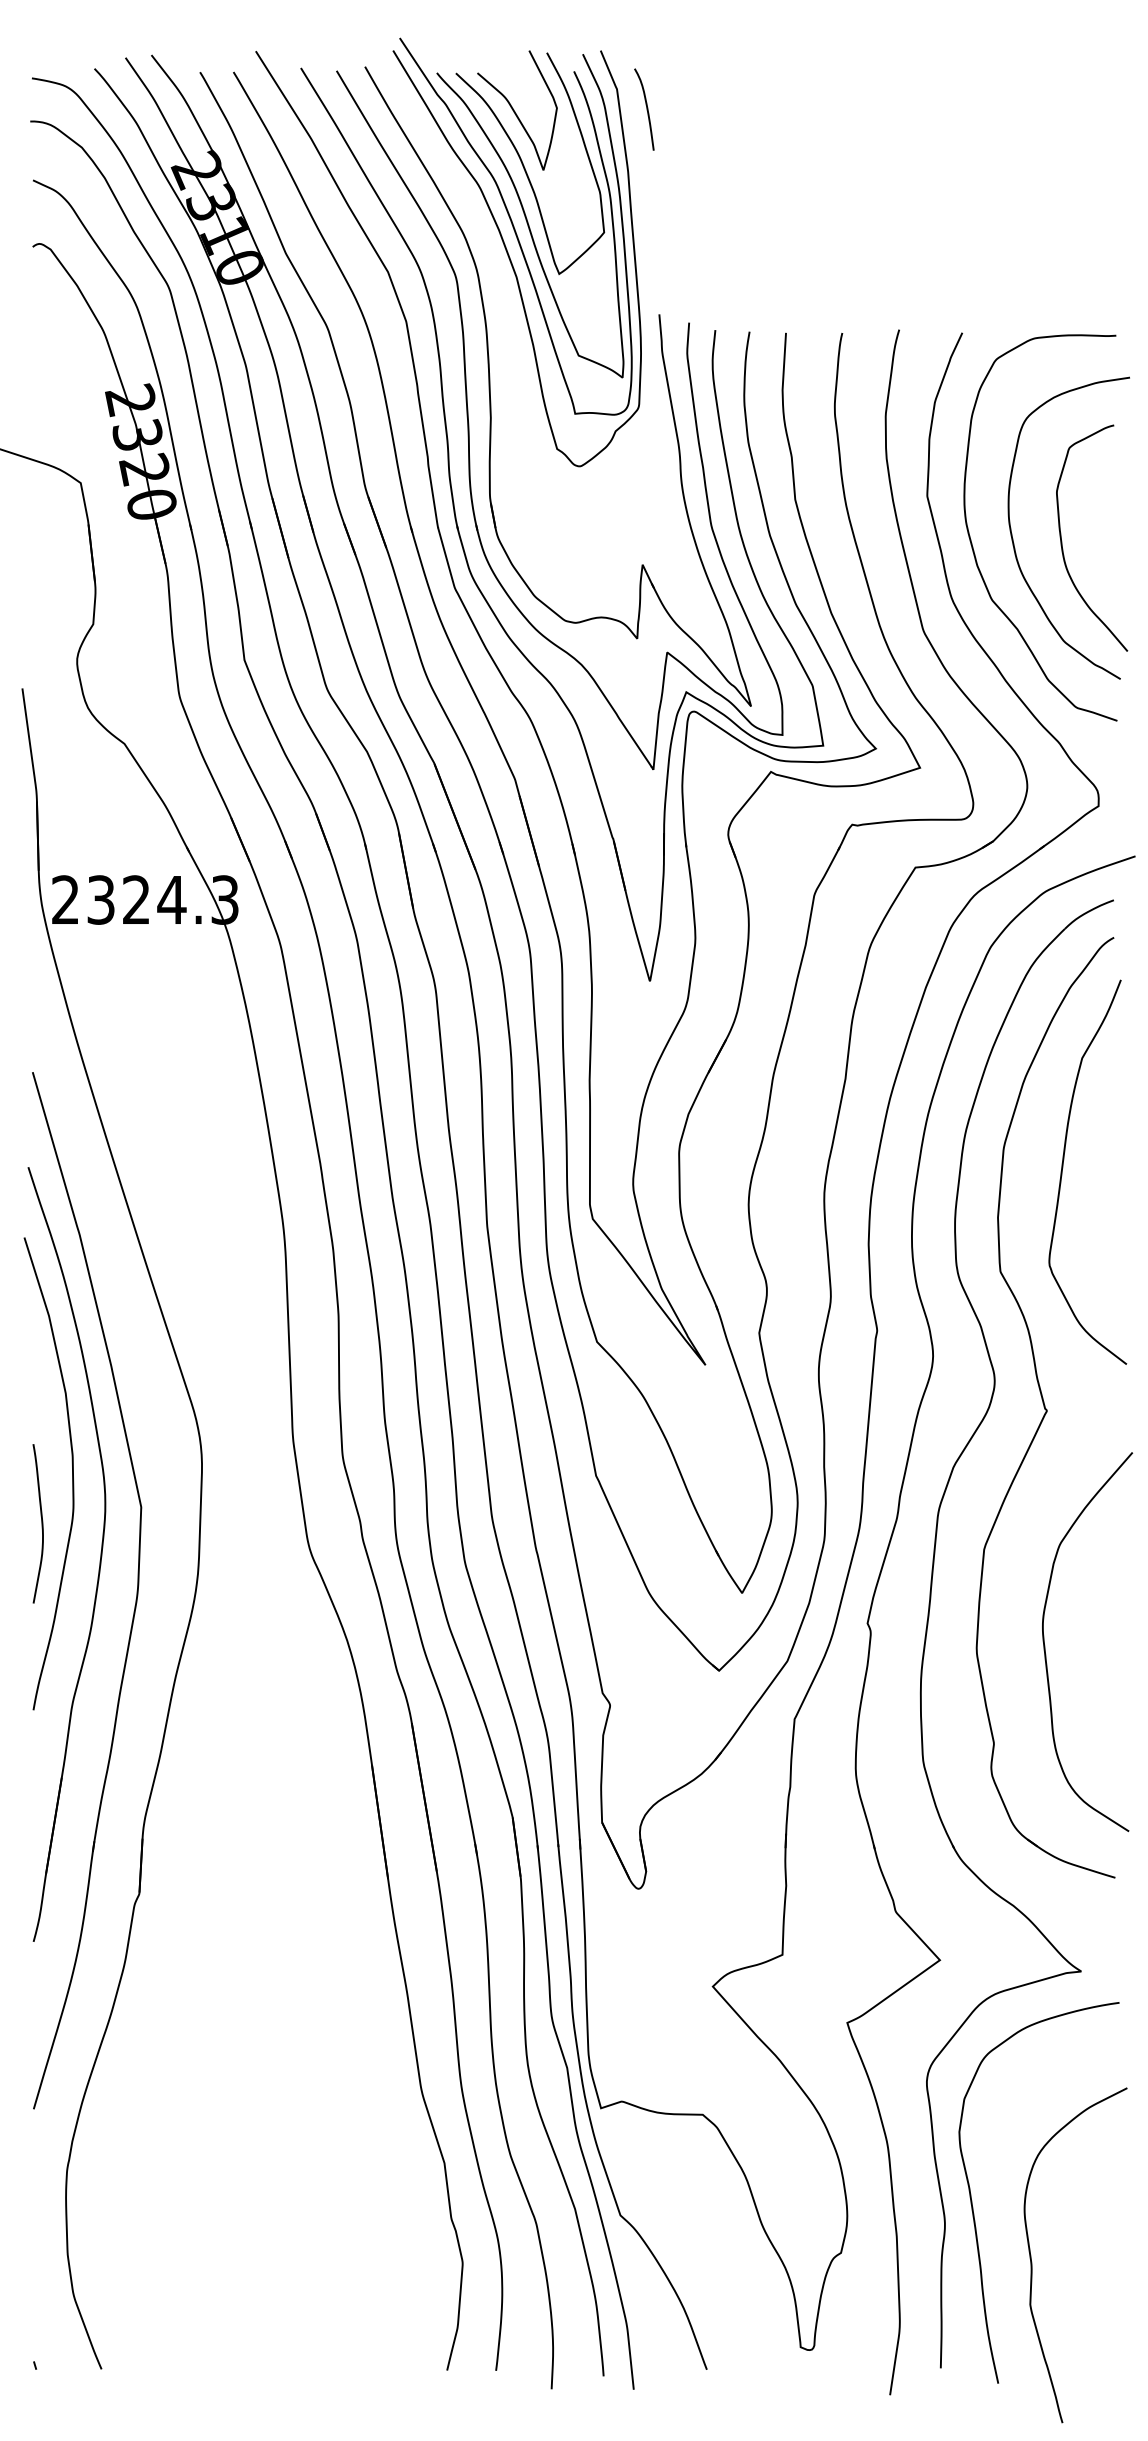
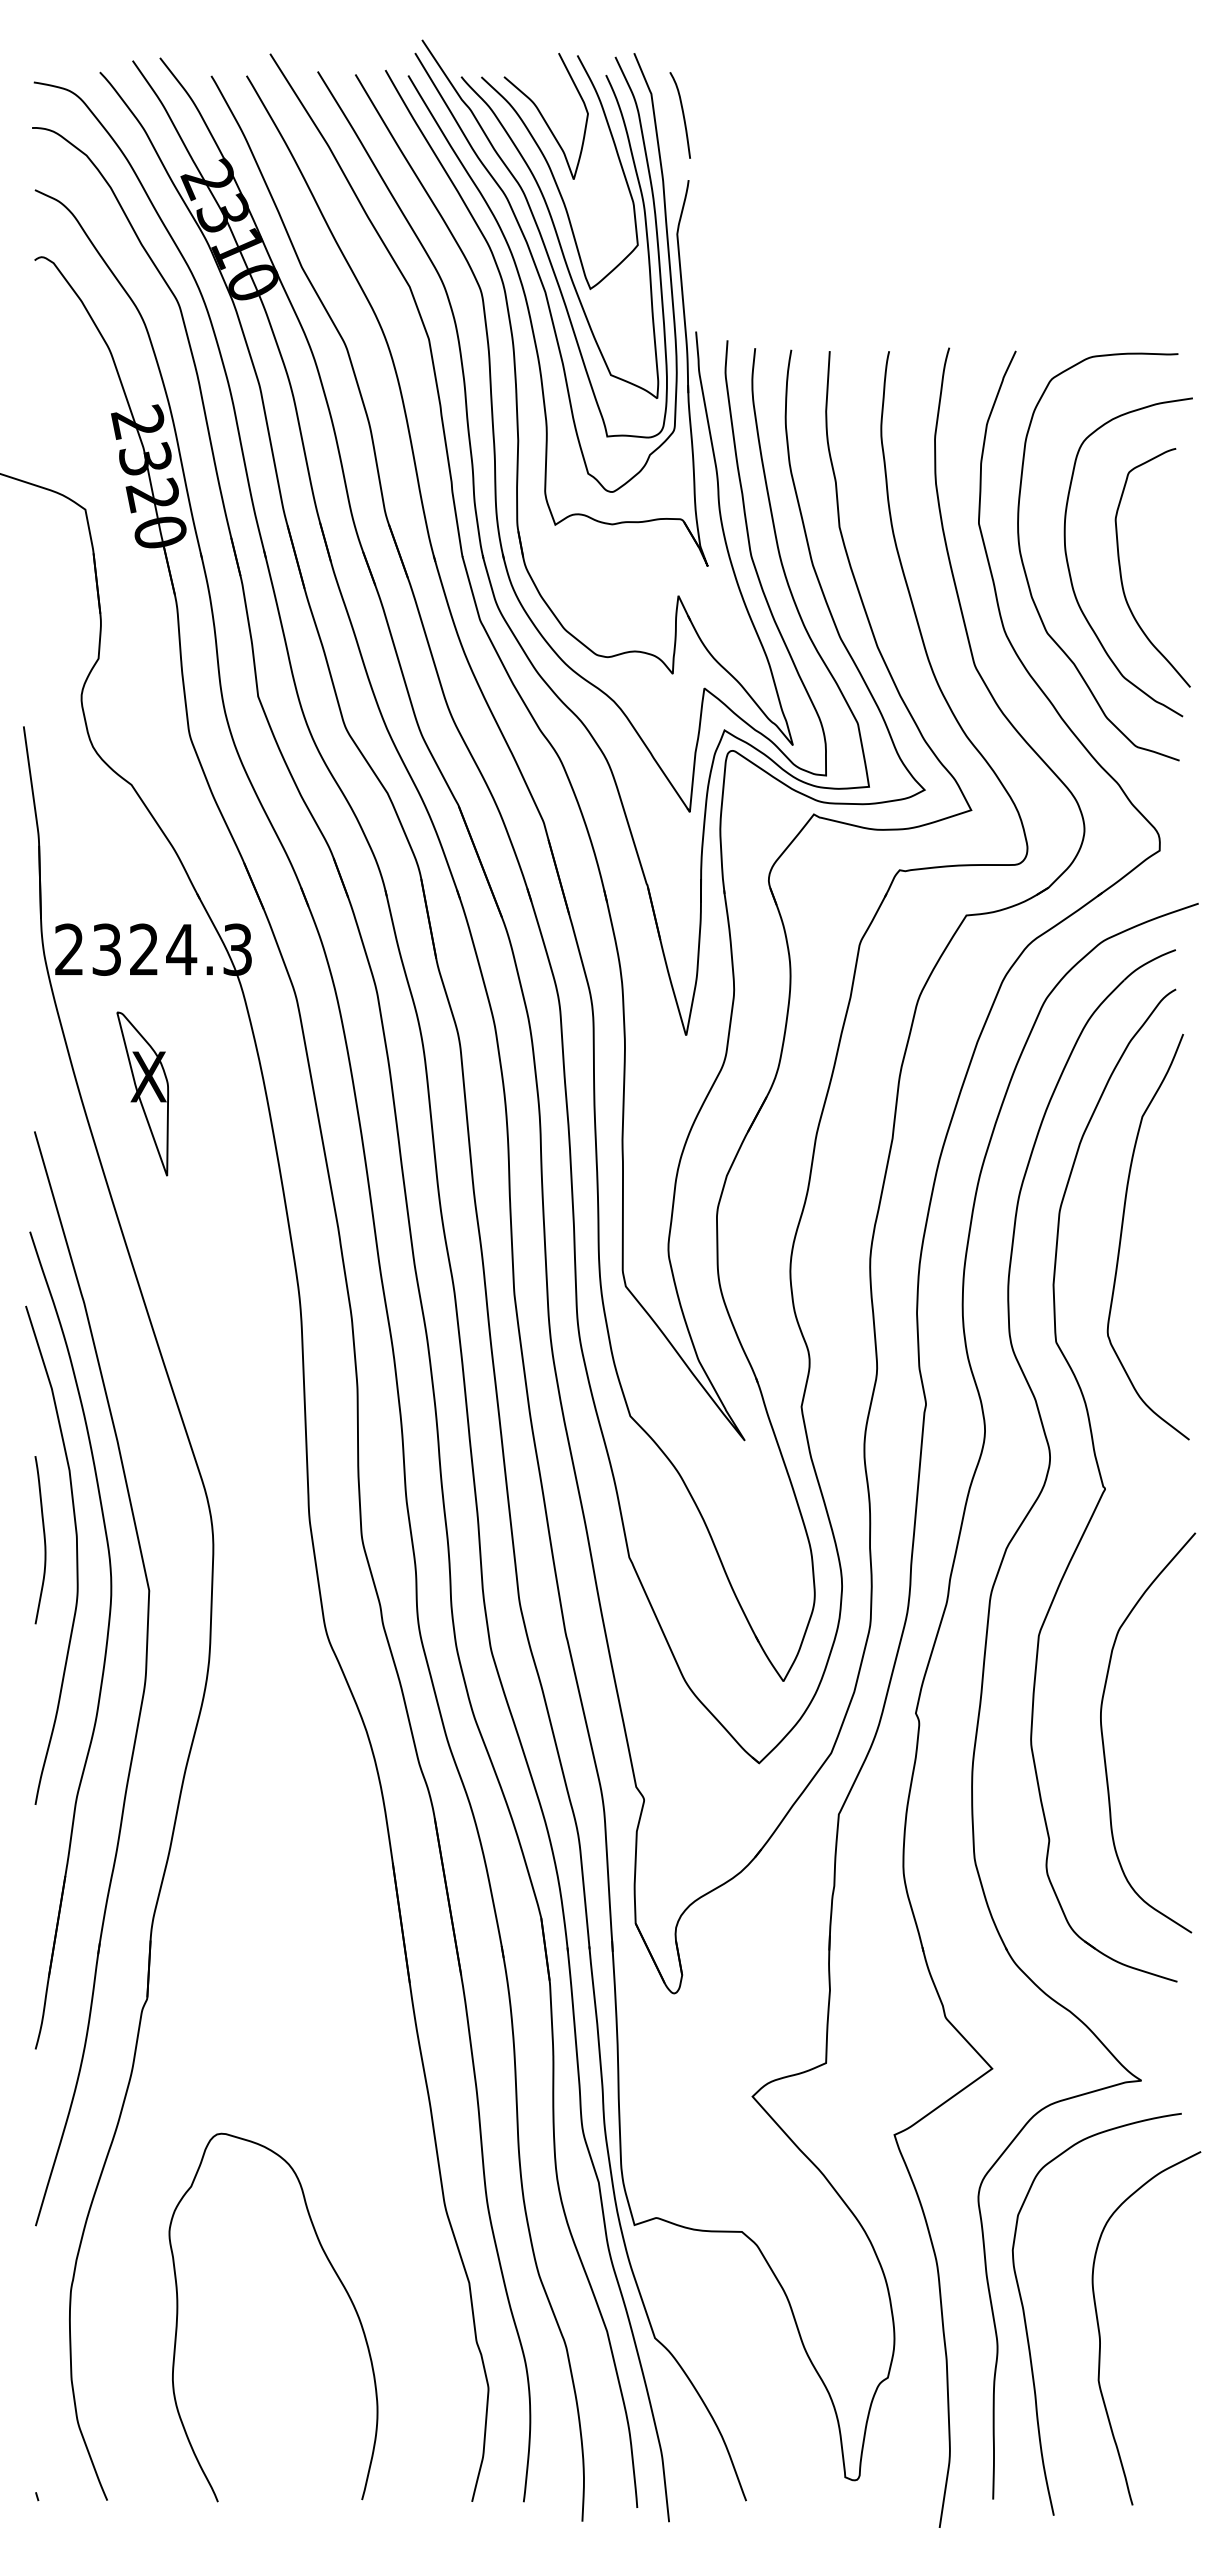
part: (505, 310) -> (533, 327), added
part: (134, 1036) -> (142, 1093), added
curve: (41, 1522) -> (43, 1538), moved
curve: (320, 2159) -> (338, 2279), added
curve: (1032, 2259) -> (1100, 2332), moved

